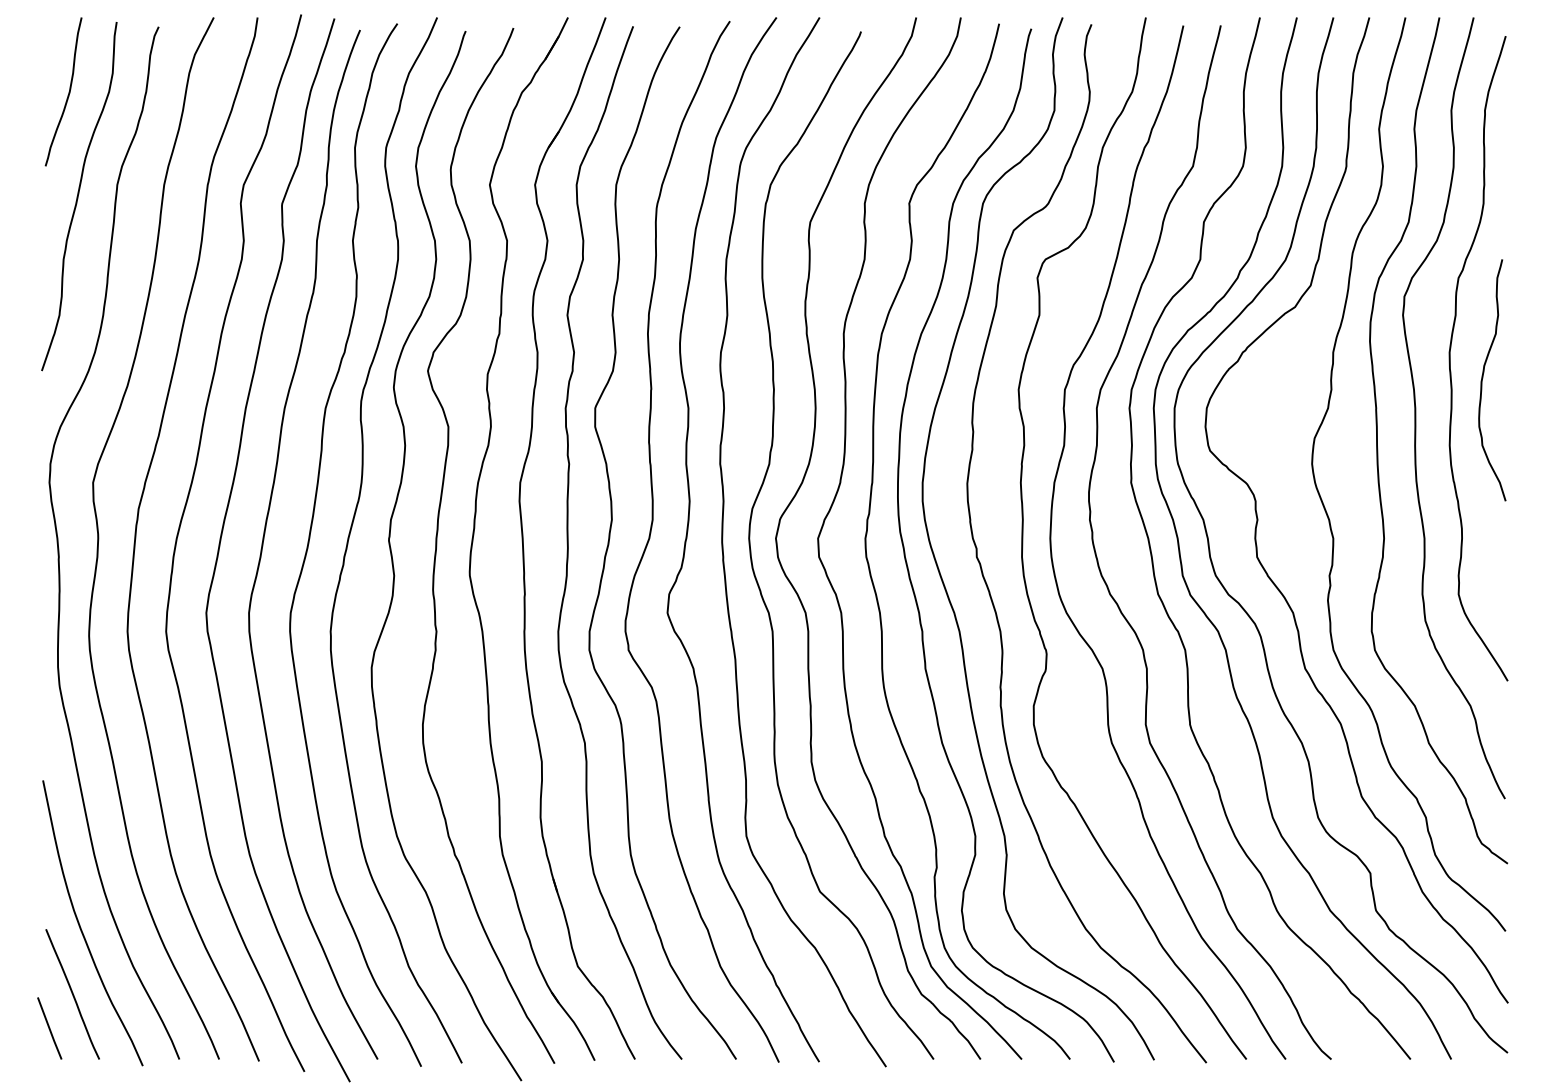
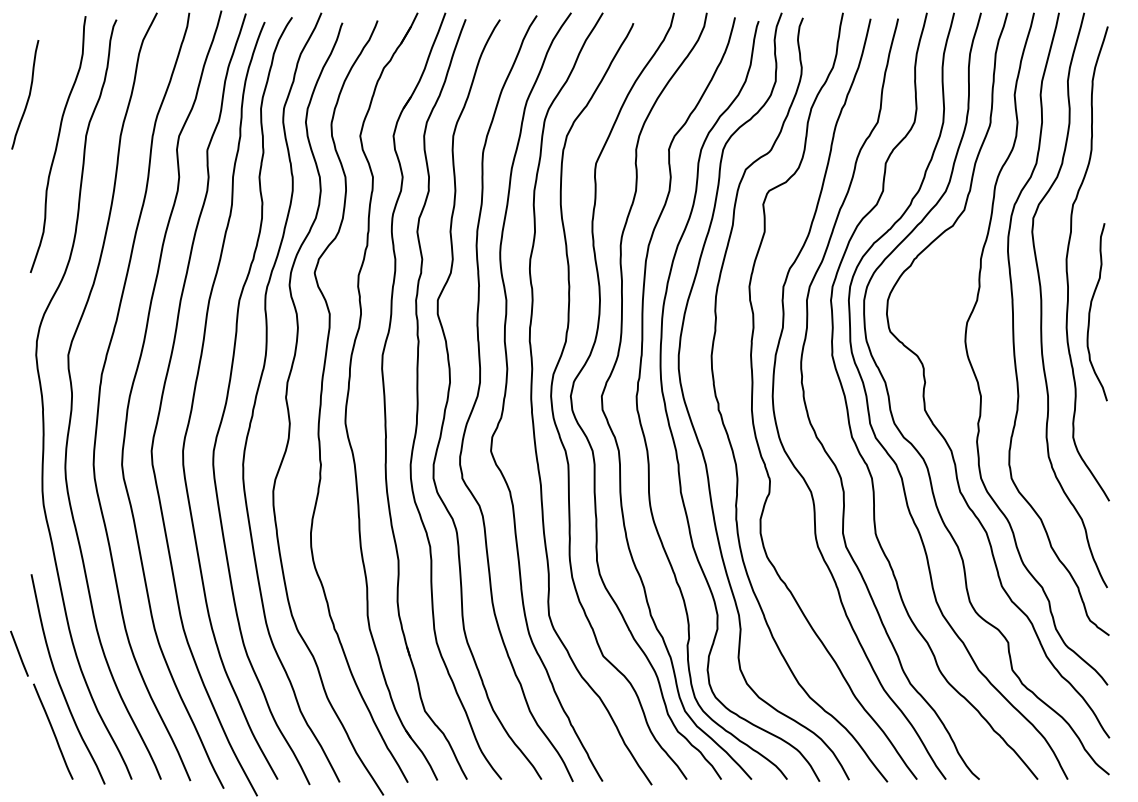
curve: (68, 91) -> (28, 94), moved
curve: (1483, 378) -> (1090, 310), moved
line: (49, 1028) -> (19, 653), moved

